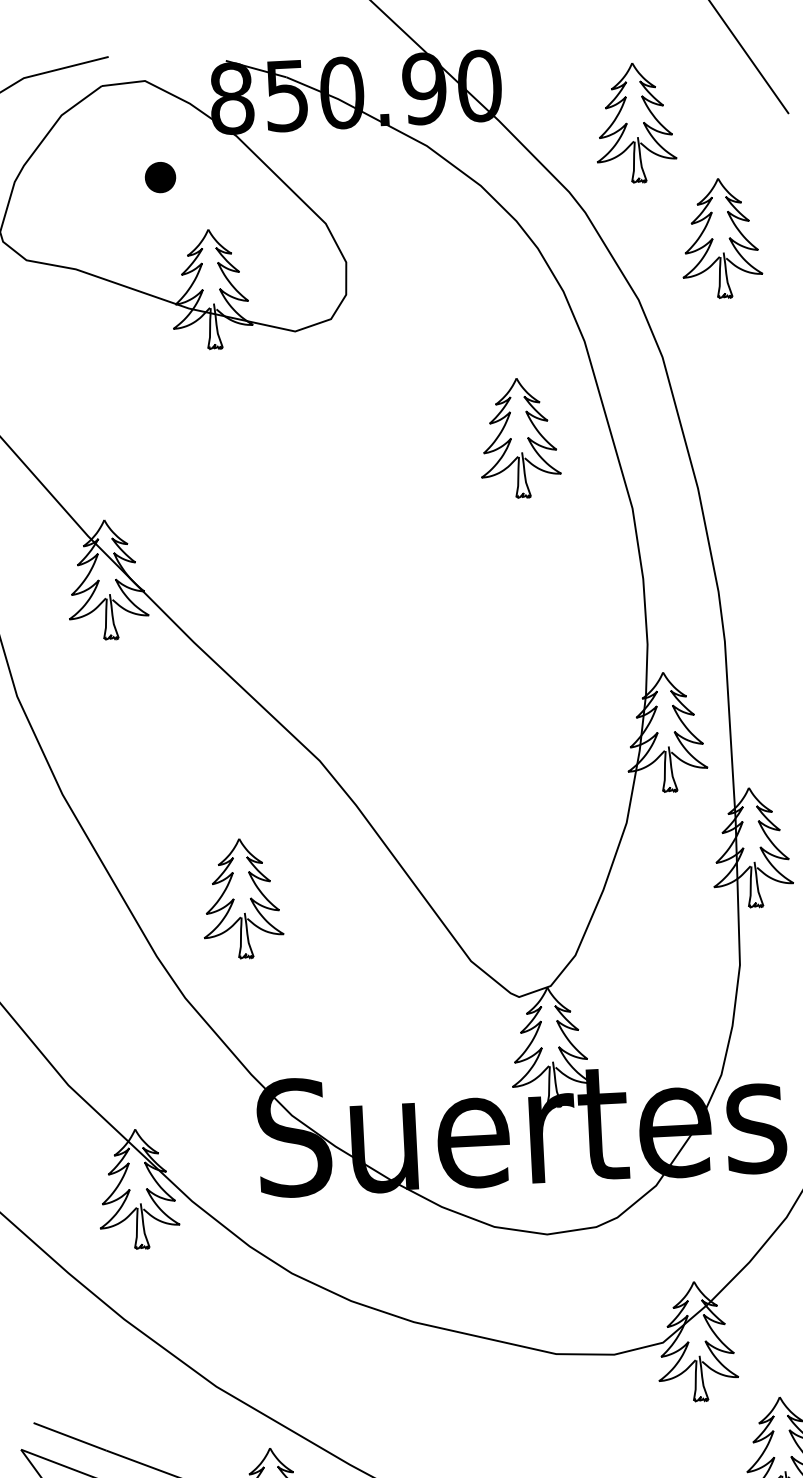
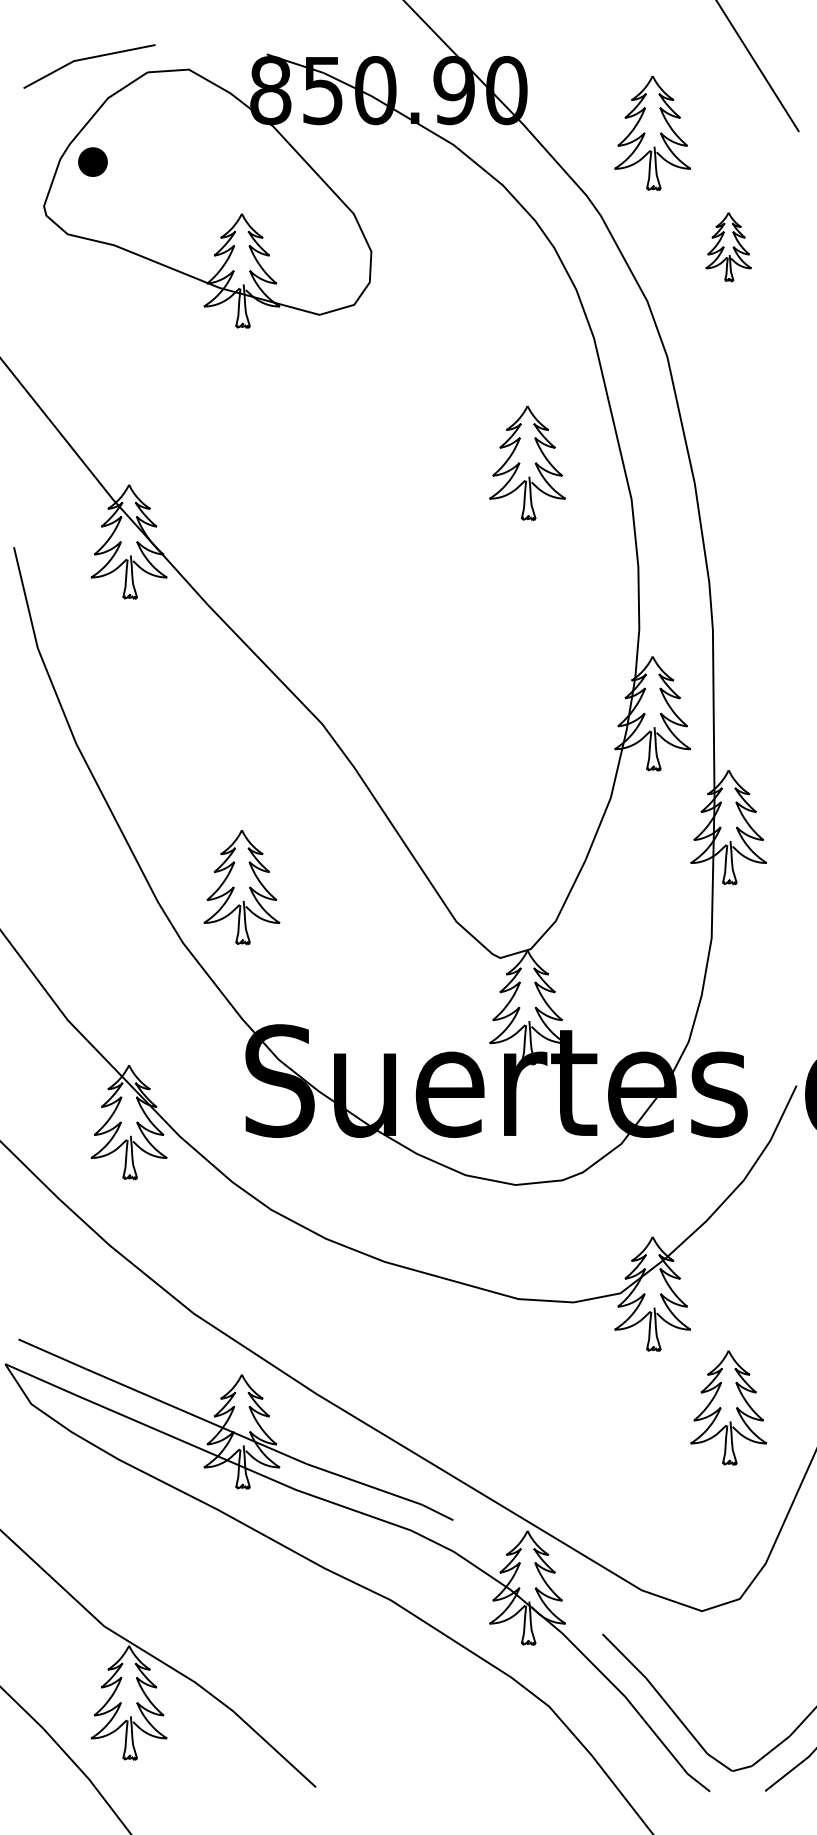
part: (159, 176) -> (92, 161), moved
part: (720, 237) -> (728, 246), size x0.6
part: (519, 437) -> (527, 462), moved
part: (241, 898) -> (241, 887), moved

